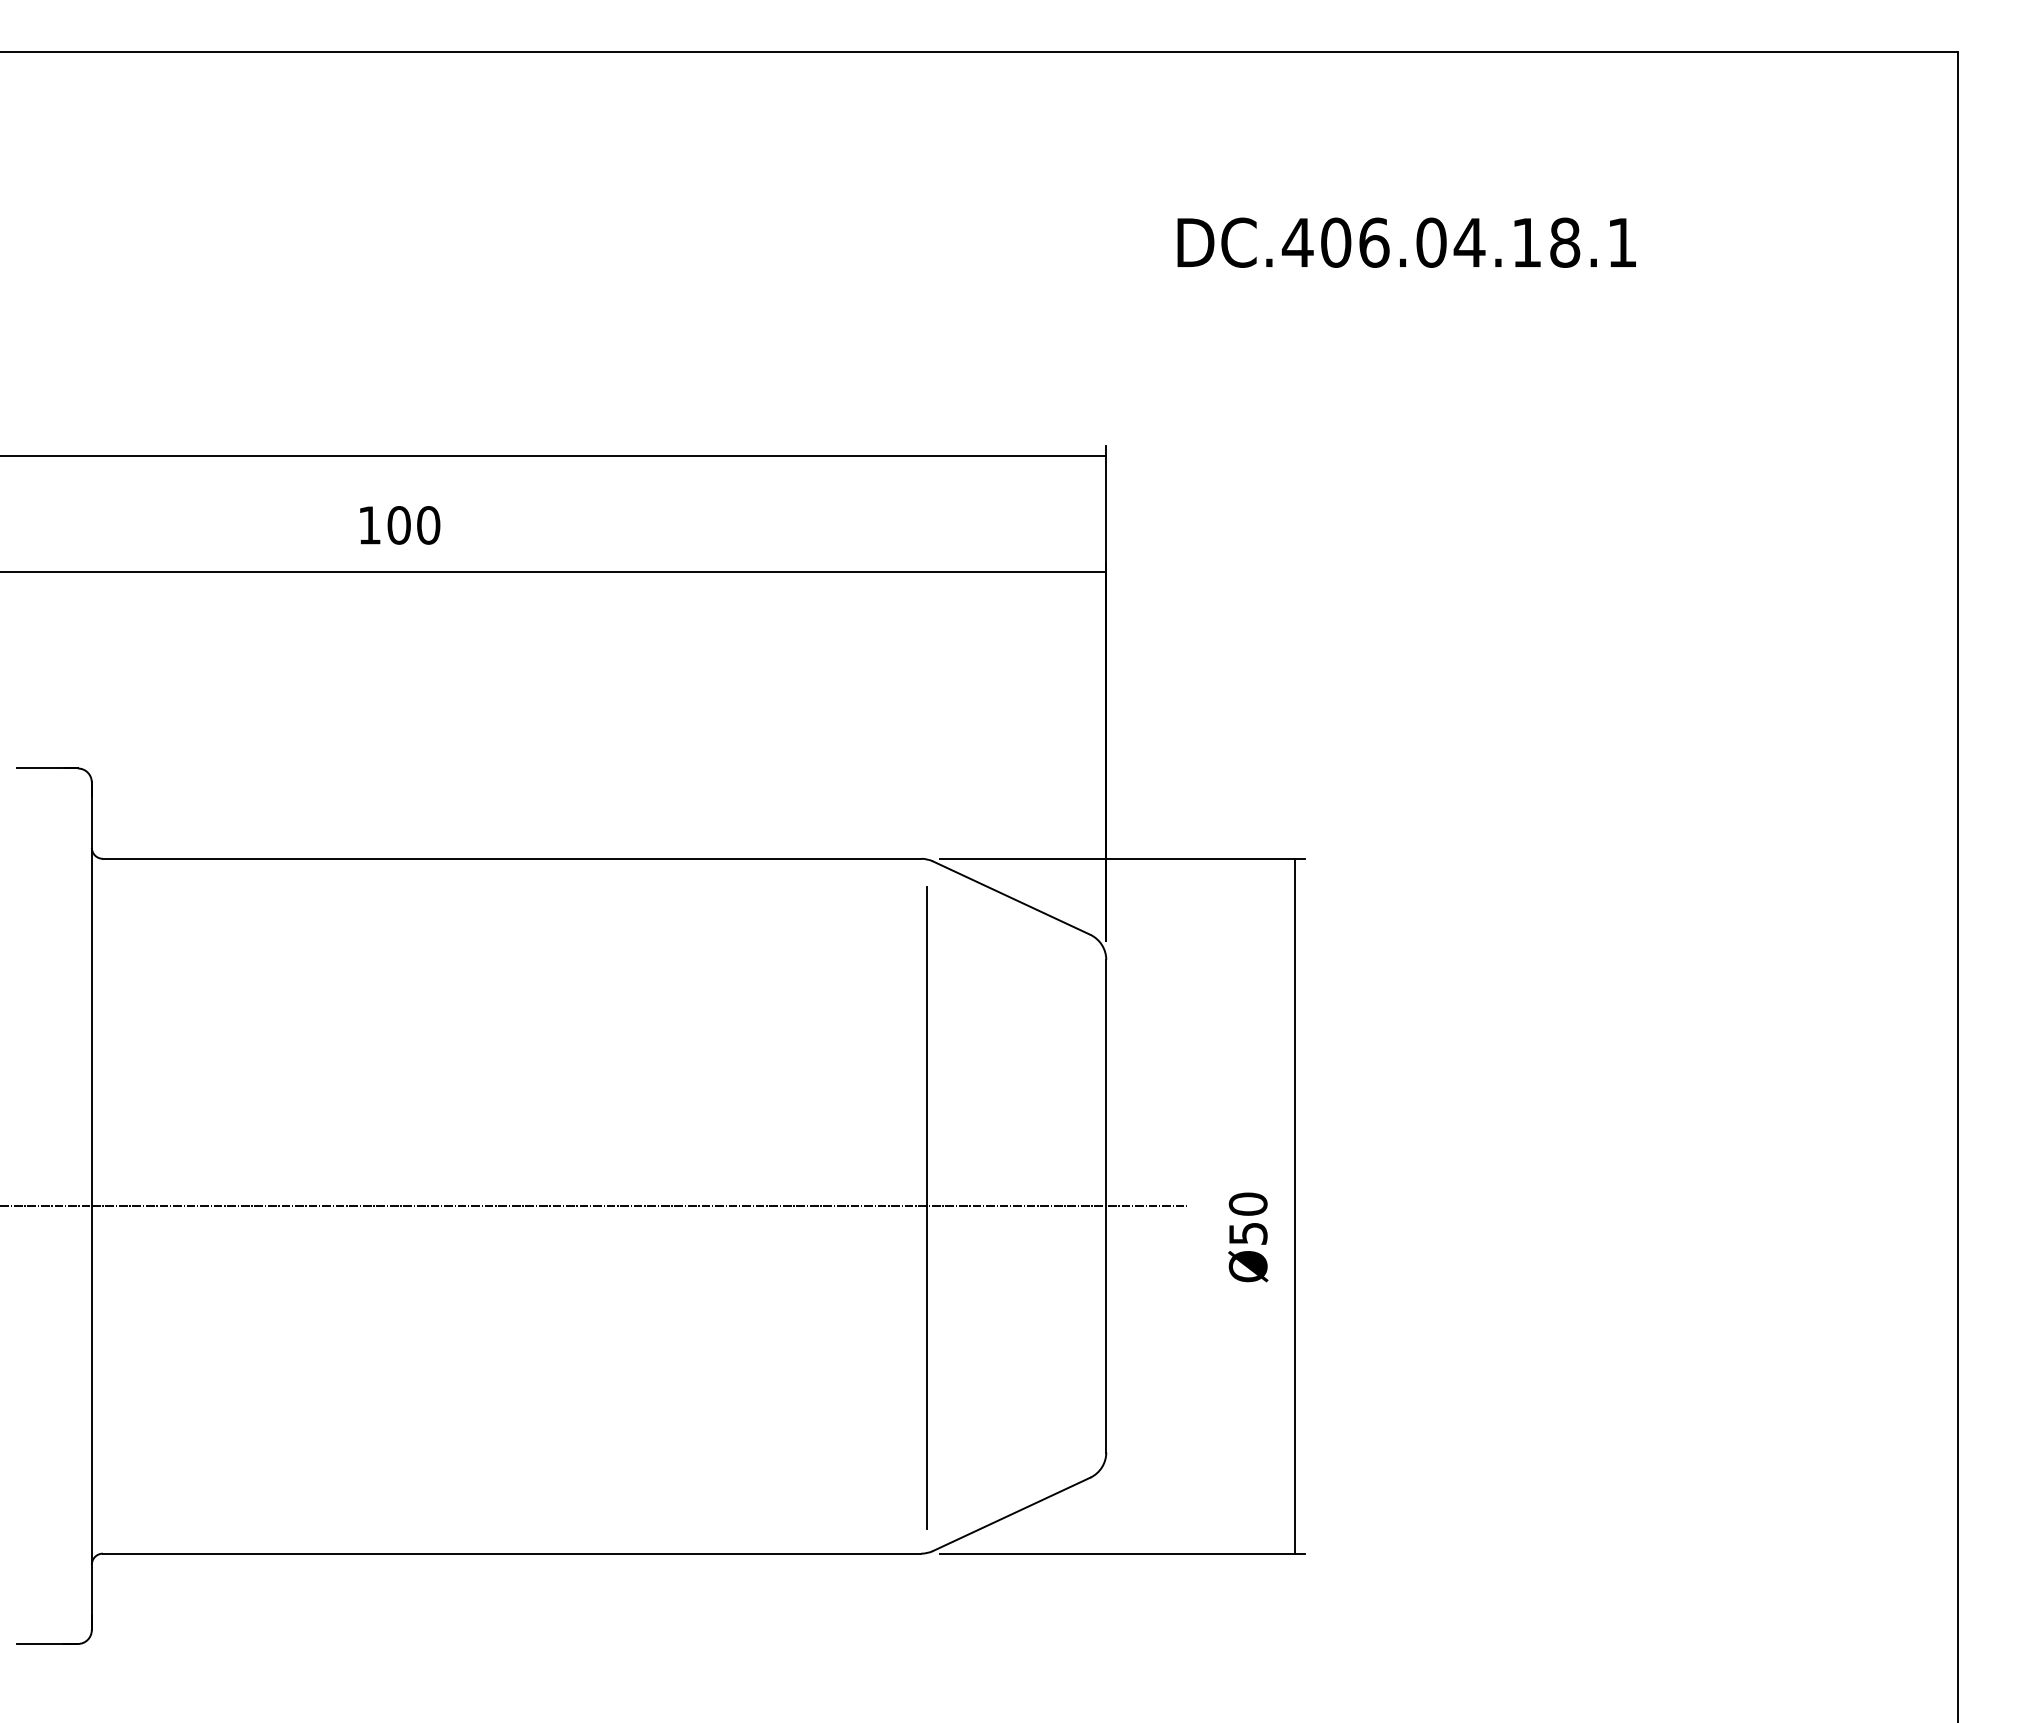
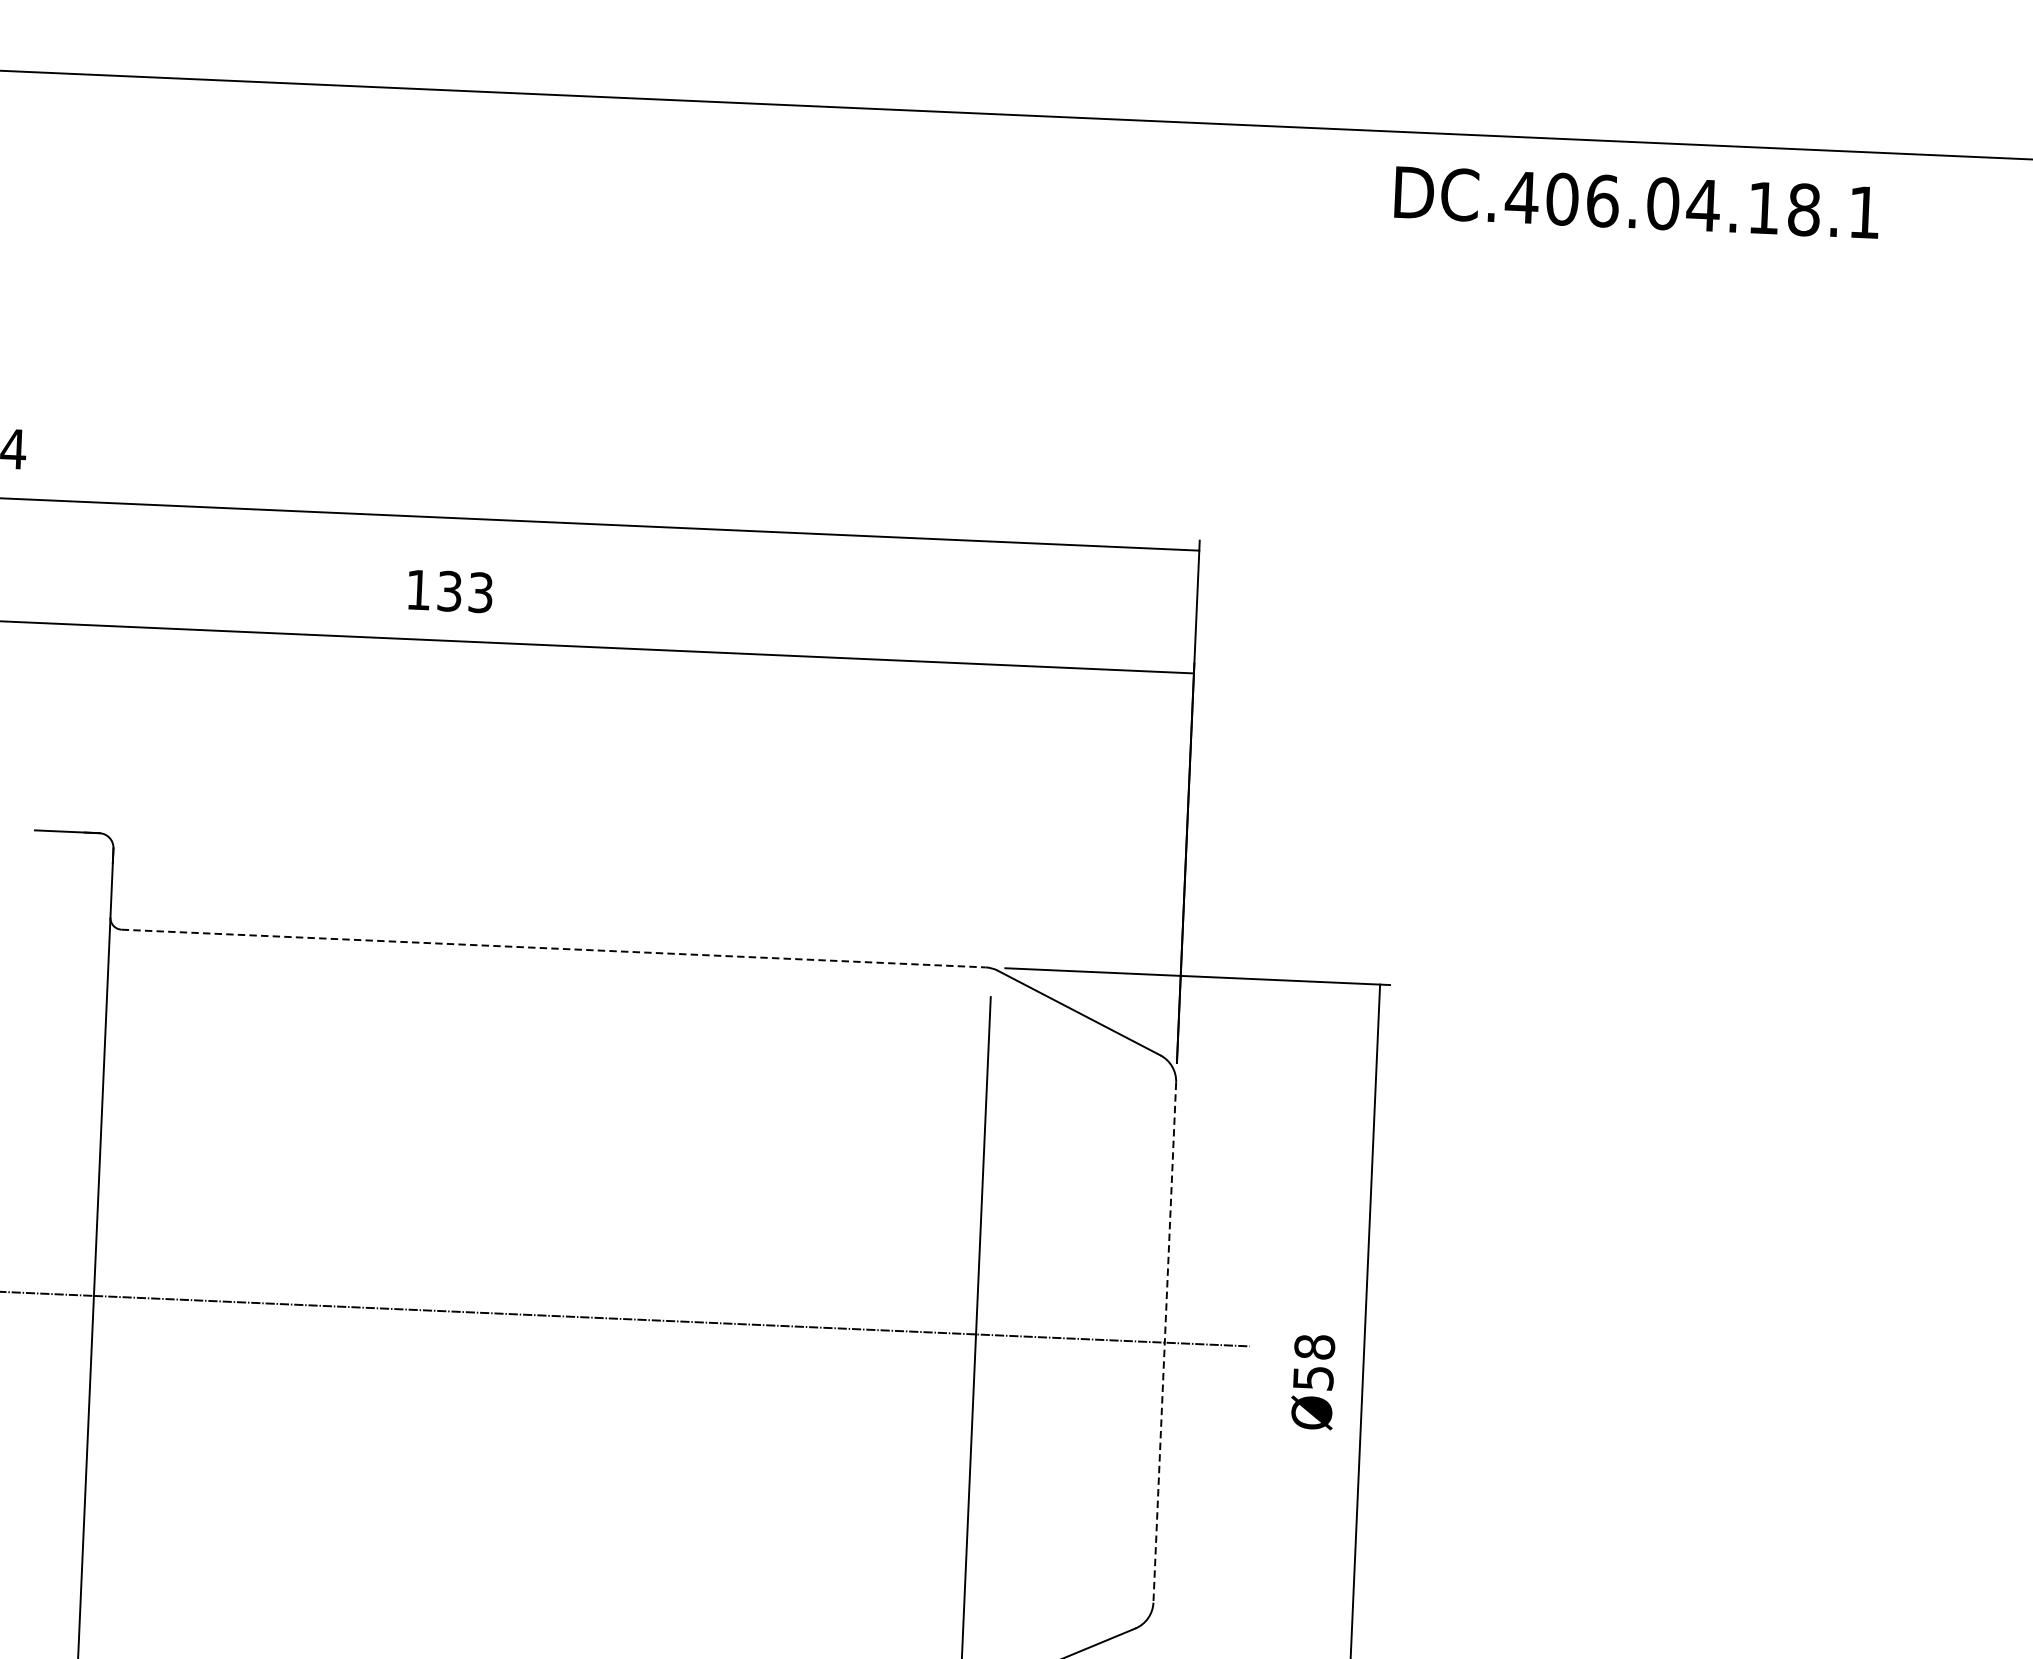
text: (1406, 242) -> (1636, 202), moved
text: (413, 525) -> (464, 592), 100 -> 133
line: (512, 858) -> (554, 948), solid -> dashed
text: (1248, 1203) -> (1315, 1346), Ø50 -> Ø58
line: (1106, 1206) -> (1165, 1342), solid -> dashed

